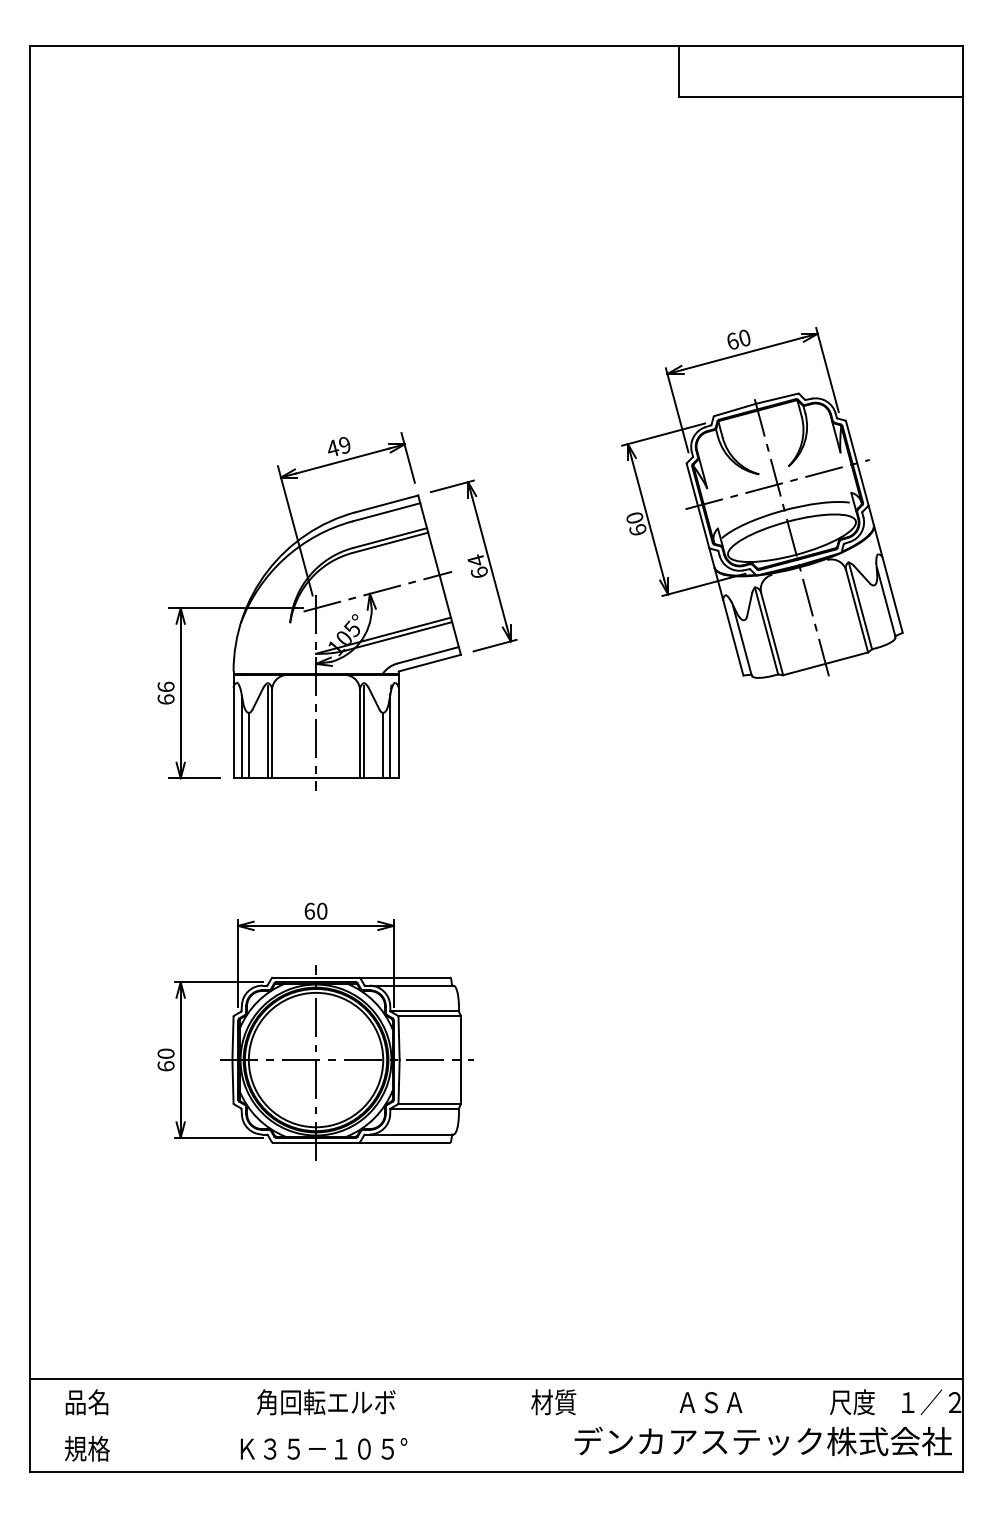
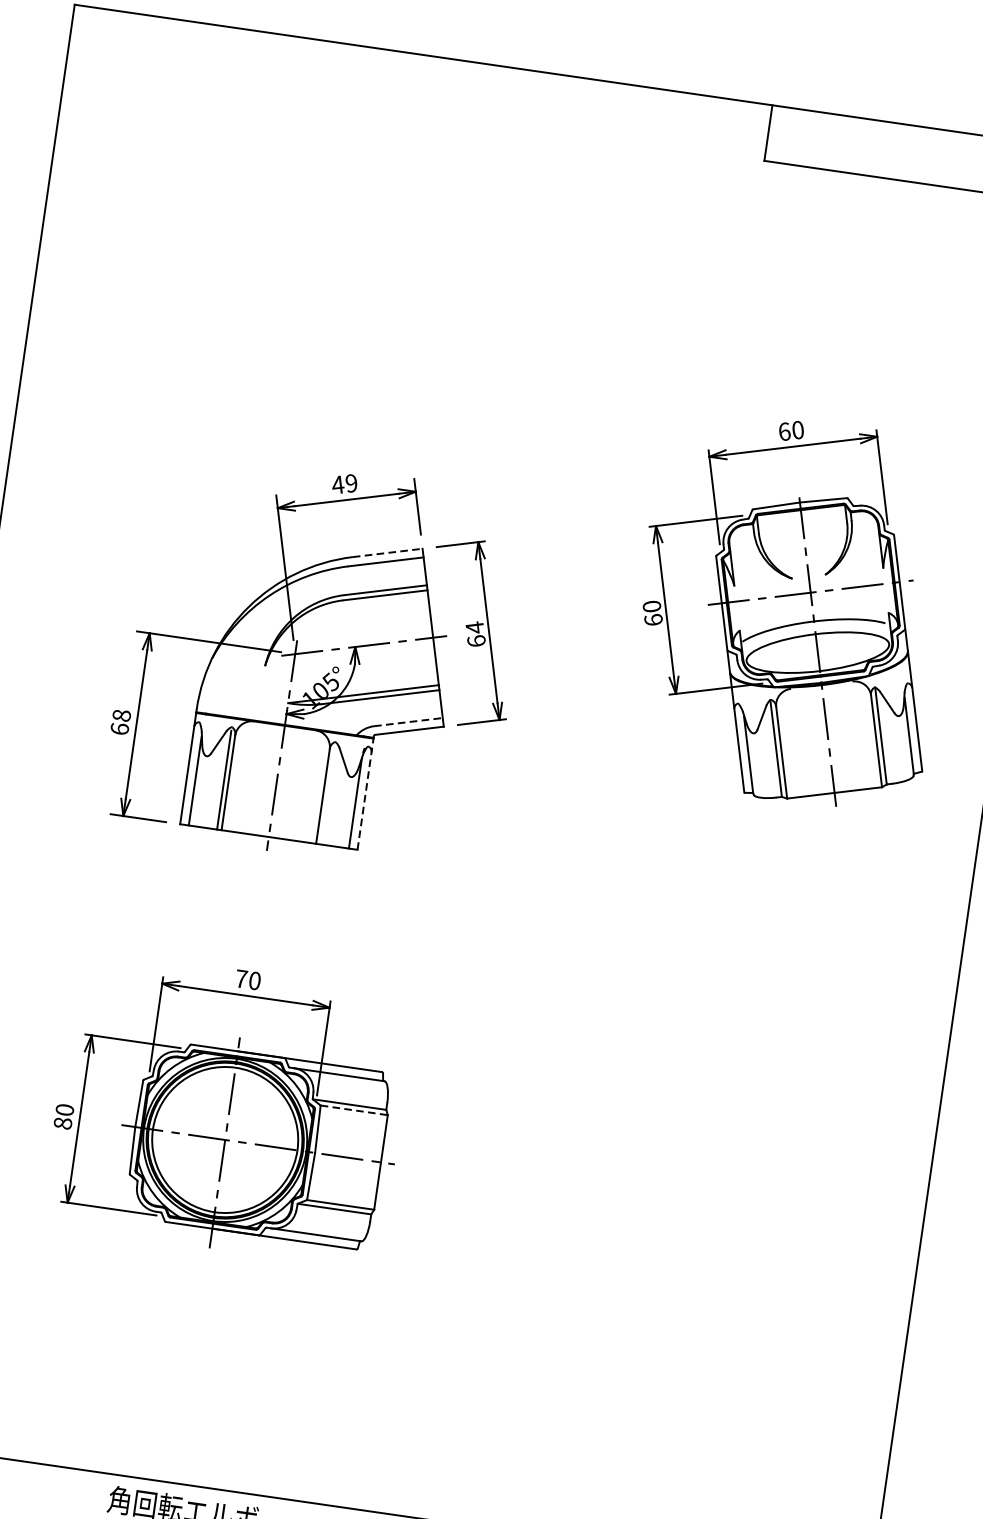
line: (387, 503) -> (388, 552), solid -> dashed
line: (428, 655) -> (408, 722), solid -> dashed
text: (165, 686) -> (121, 714), 66 -> 68
line: (398, 726) -> (365, 794), solid -> dashed
line: (364, 732) -> (328, 795), removed
line: (248, 746) -> (201, 792), removed
line: (383, 746) -> (346, 813), removed
text: (309, 910) -> (241, 978), 60 -> 70
line: (430, 1016) -> (355, 1110), solid -> dashed
text: (165, 1066) -> (62, 1123), 60 -> 80

